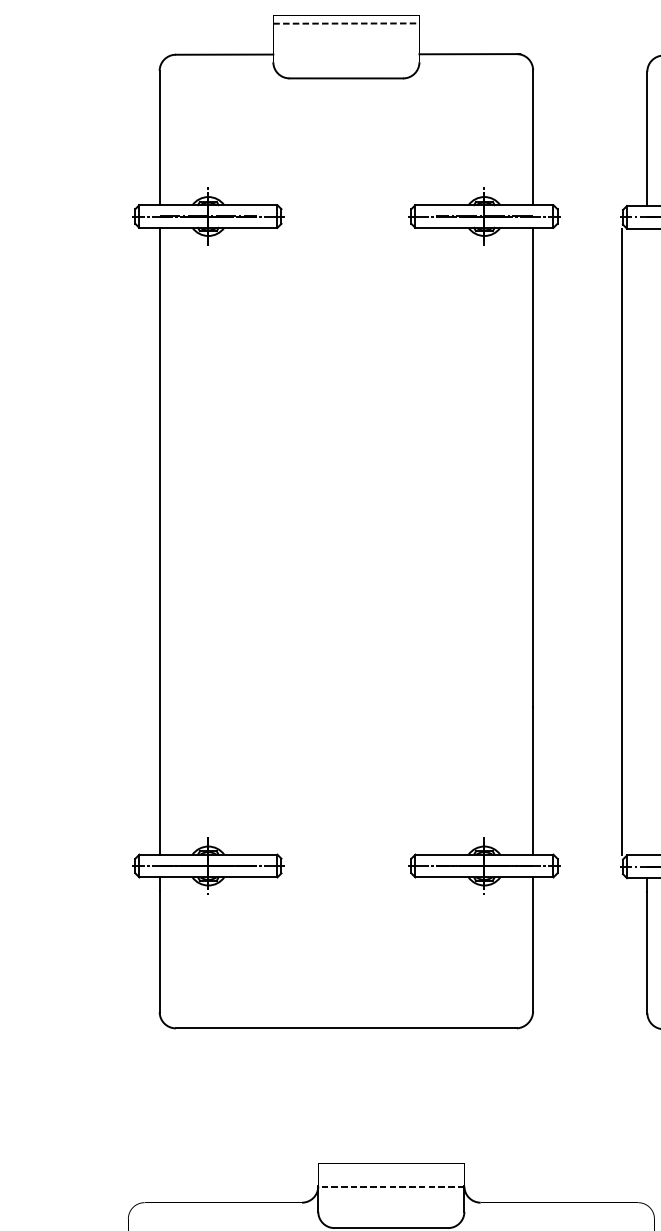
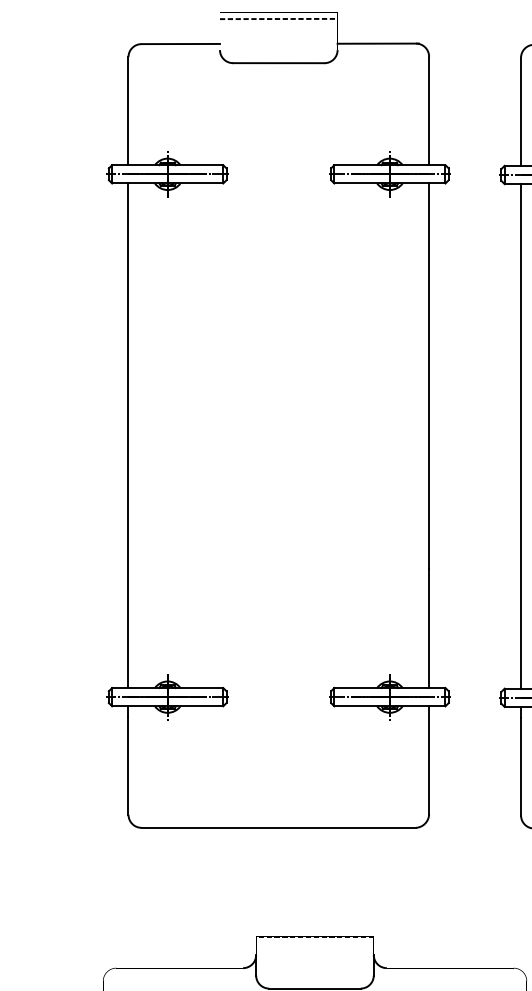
line: (623, 542) -> (521, 436), moved
line: (390, 1186) -> (314, 936), moved

